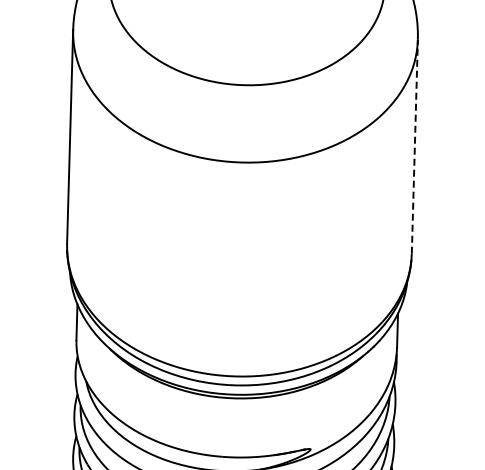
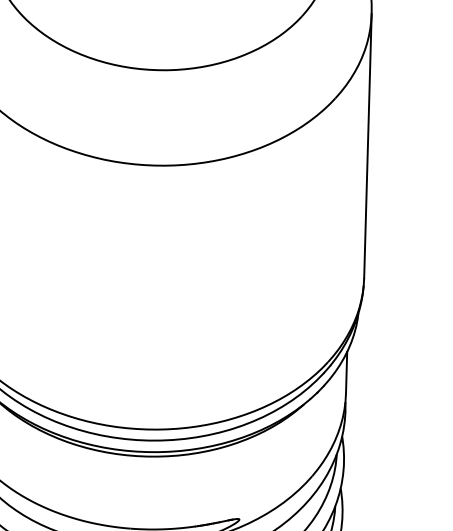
line: (414, 146) -> (367, 145), dashed -> solid

